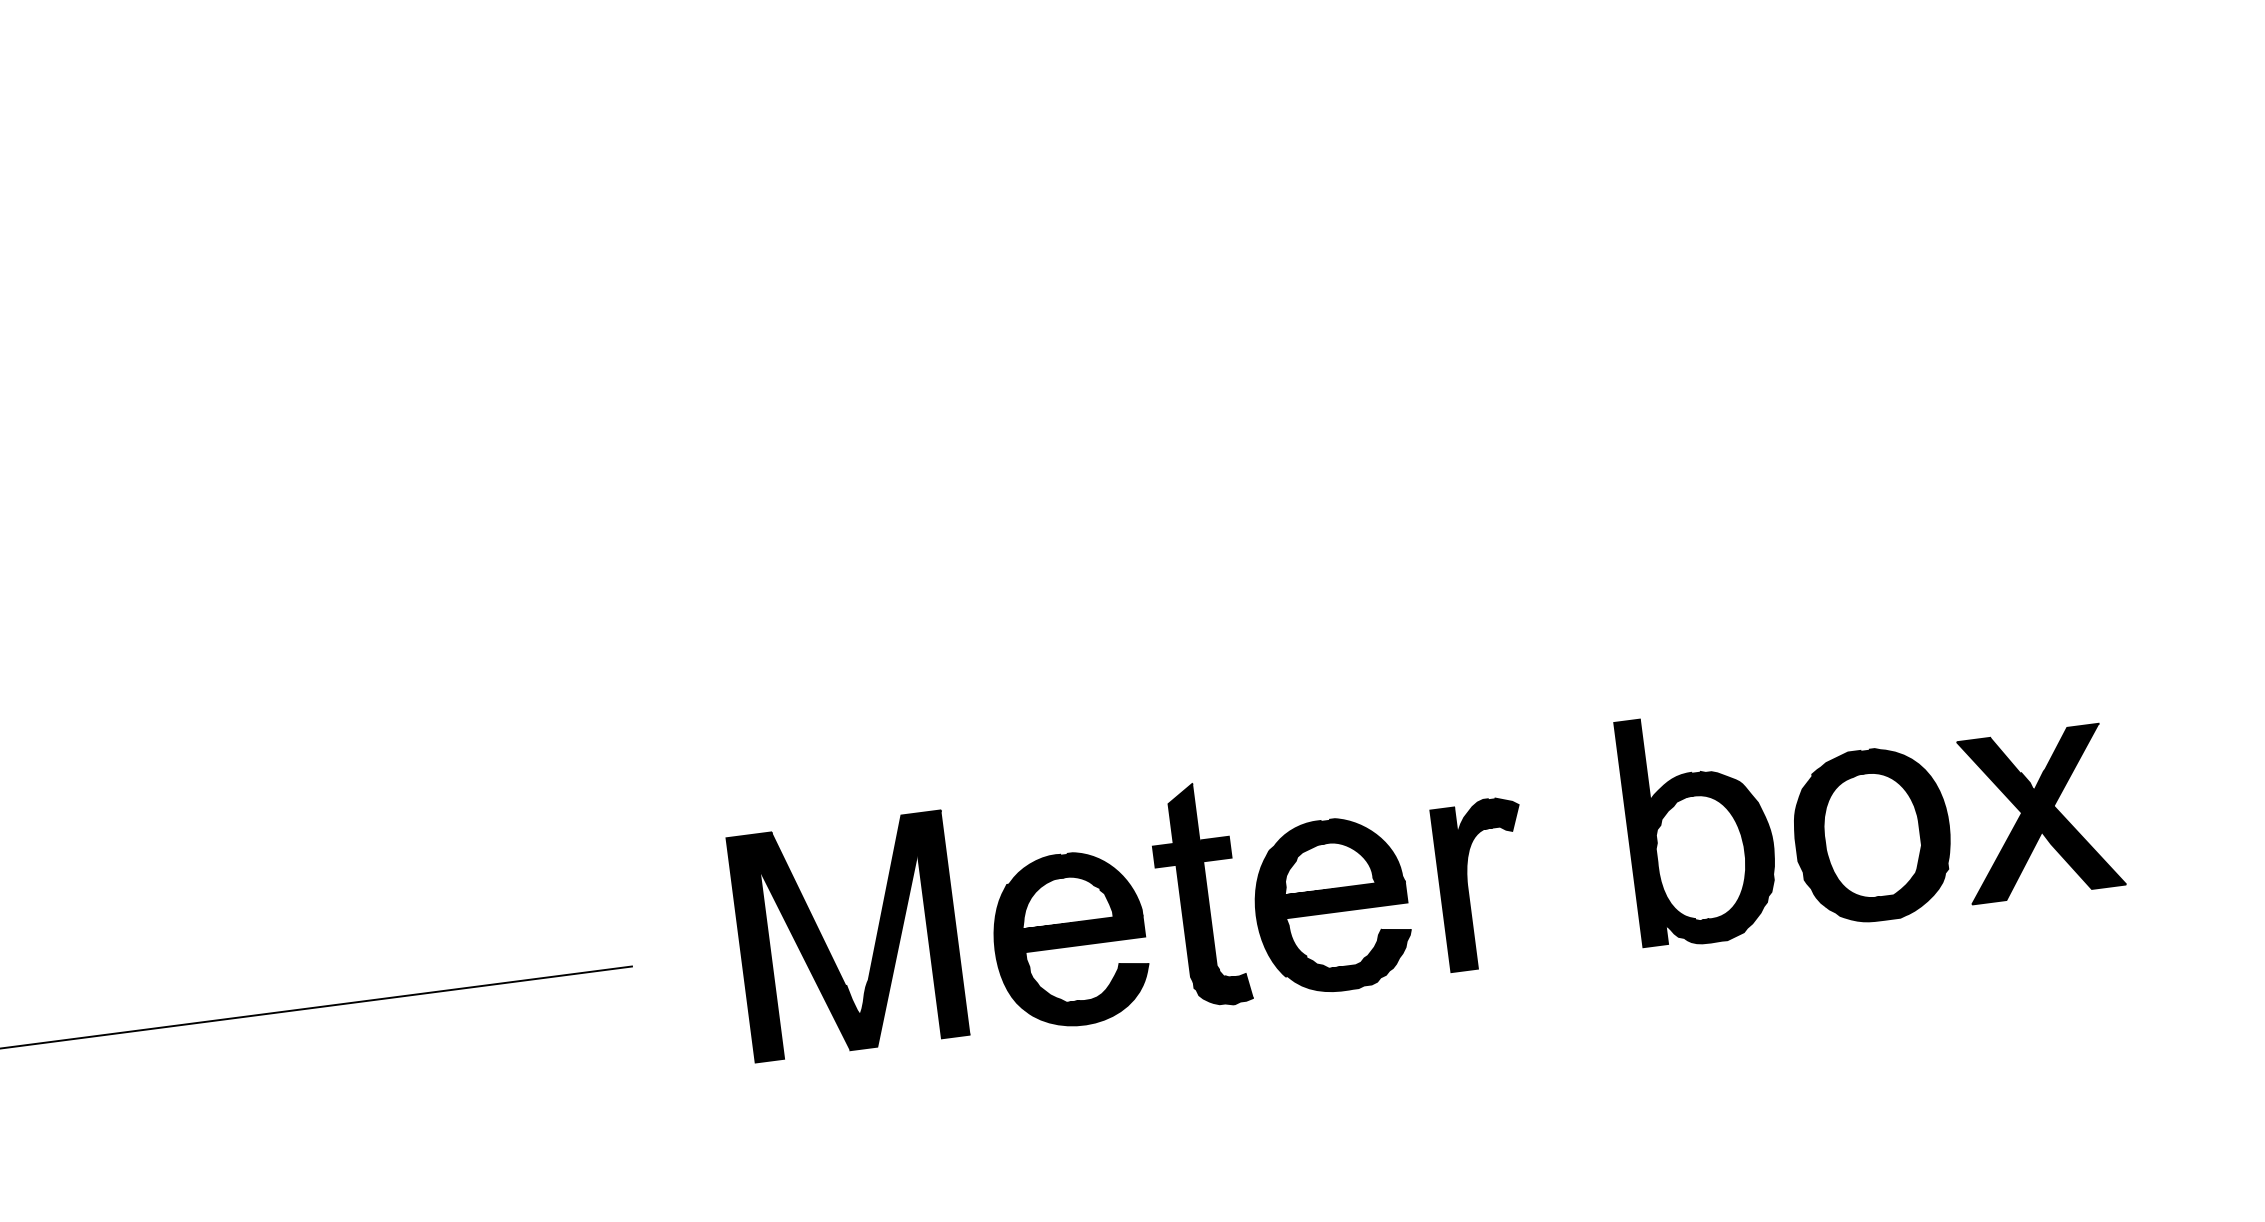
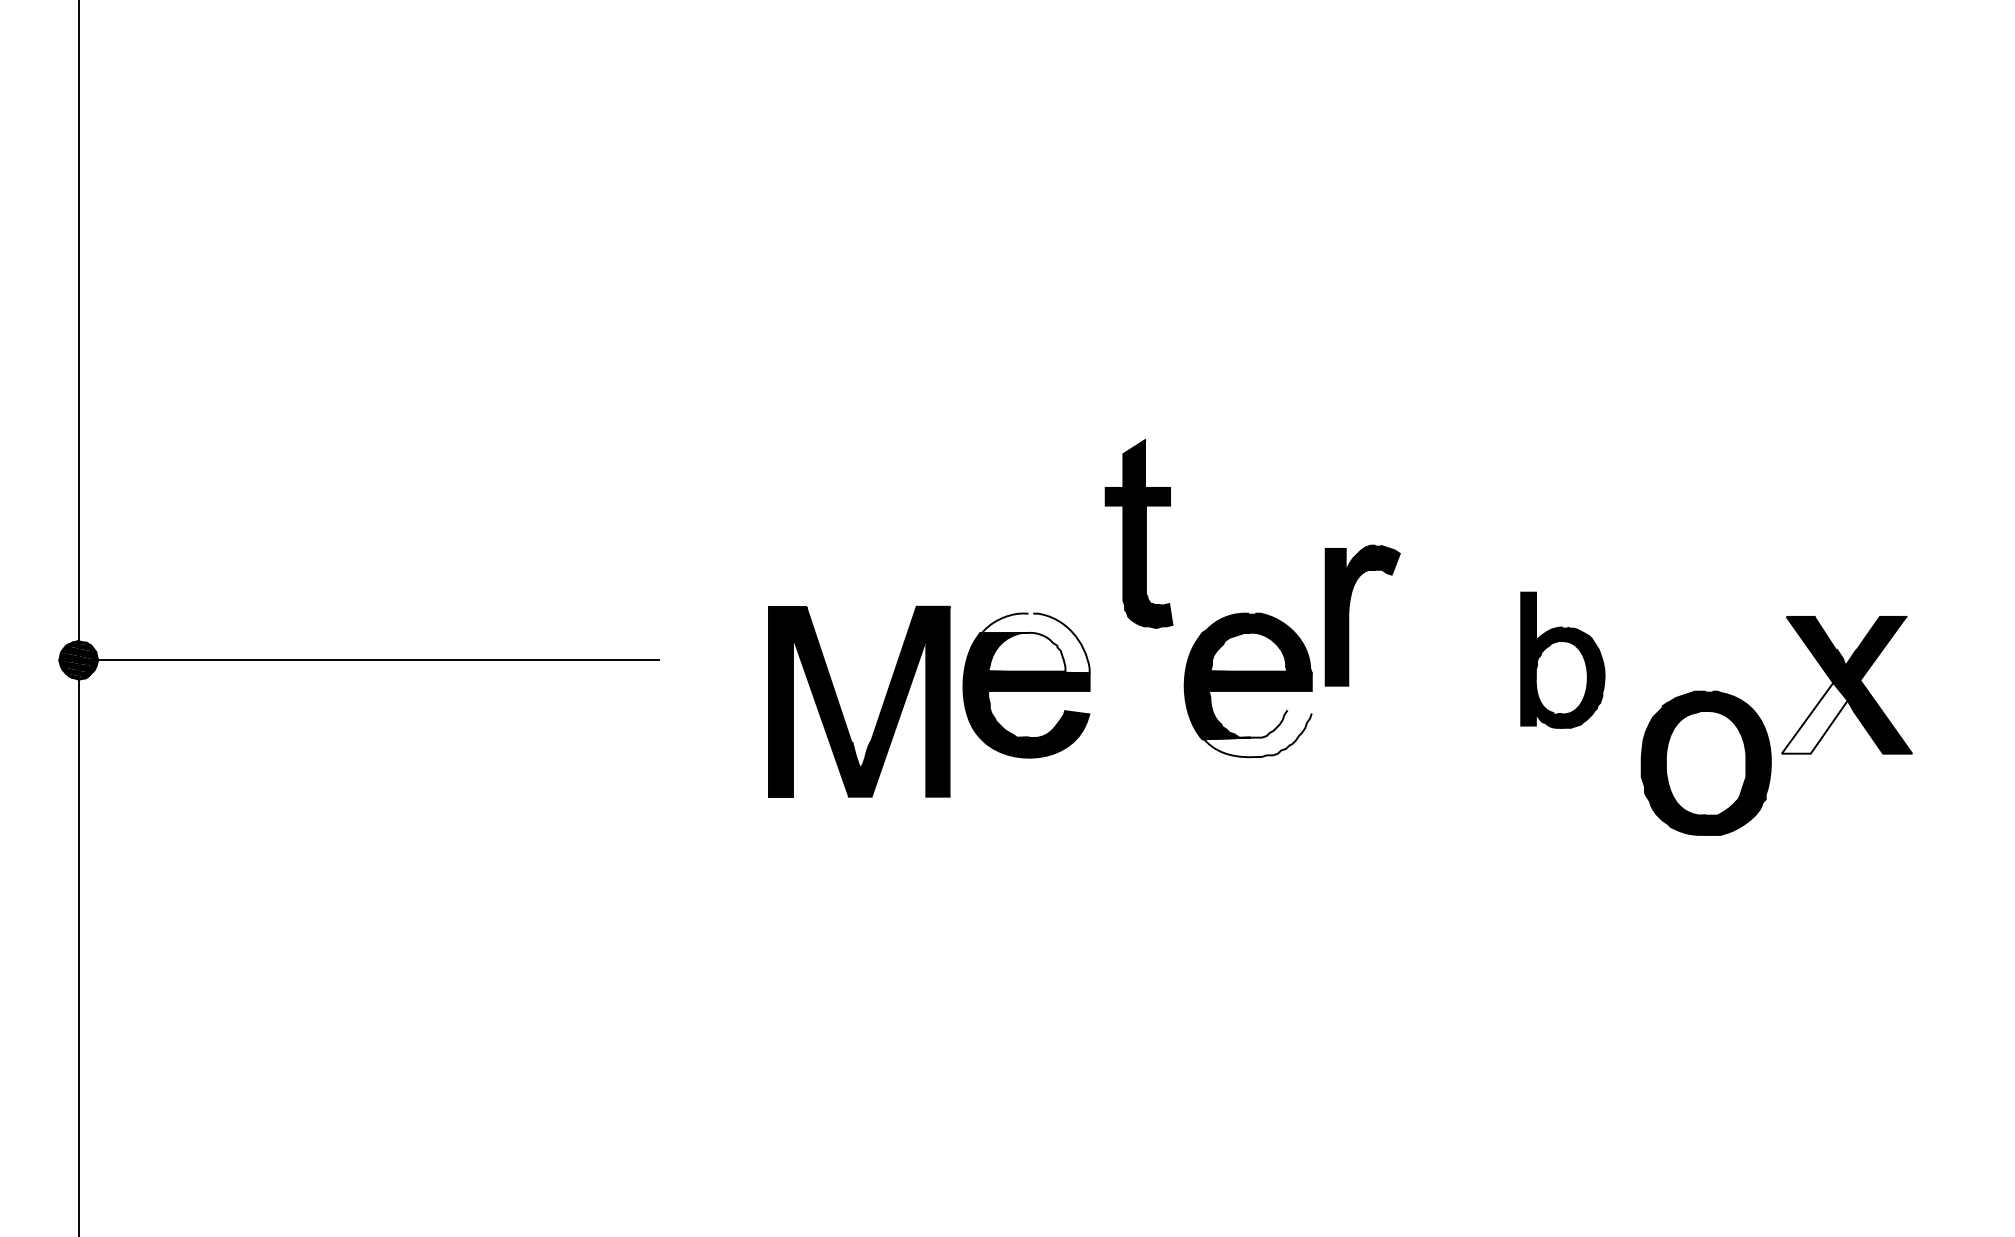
part: (1698, 826) -> (1562, 659), size x0.7
part: (1871, 834) -> (1705, 762), moved
fill: (2005, 856) -> (1814, 717), removed
part: (1468, 885) -> (1349, 615), moved
fill: (1073, 888) -> (1035, 643), removed
part: (1198, 895) -> (1138, 533), moved
part: (828, 947) -> (841, 708), moved
fill: (1348, 961) -> (1256, 733), removed

